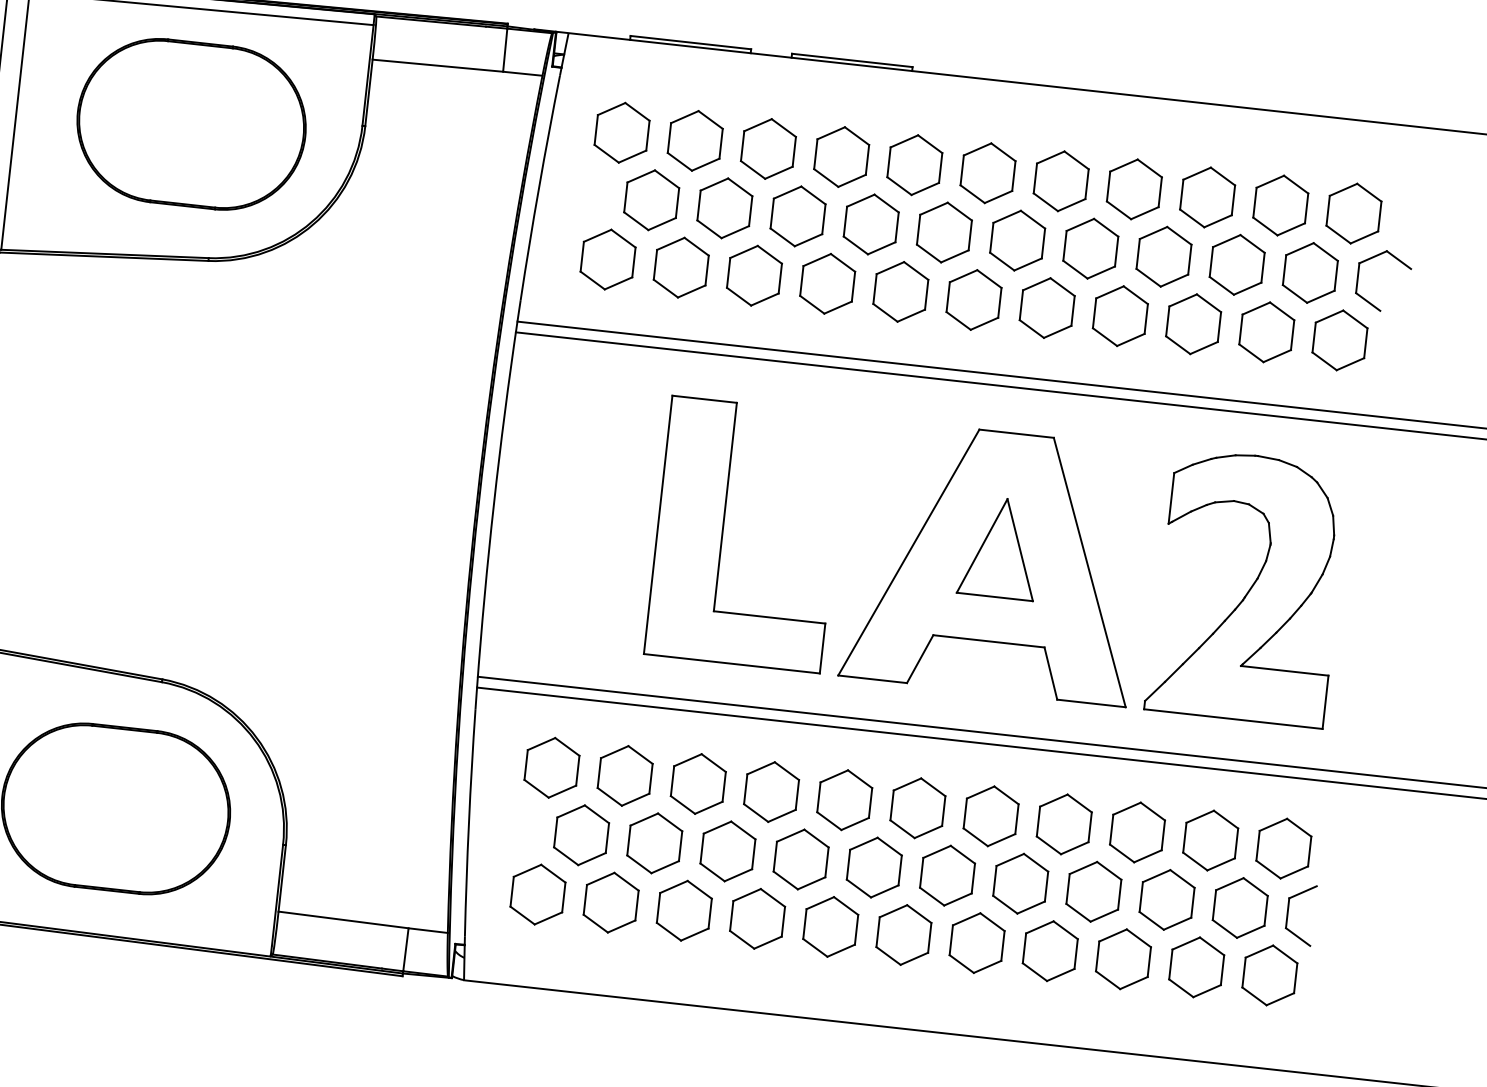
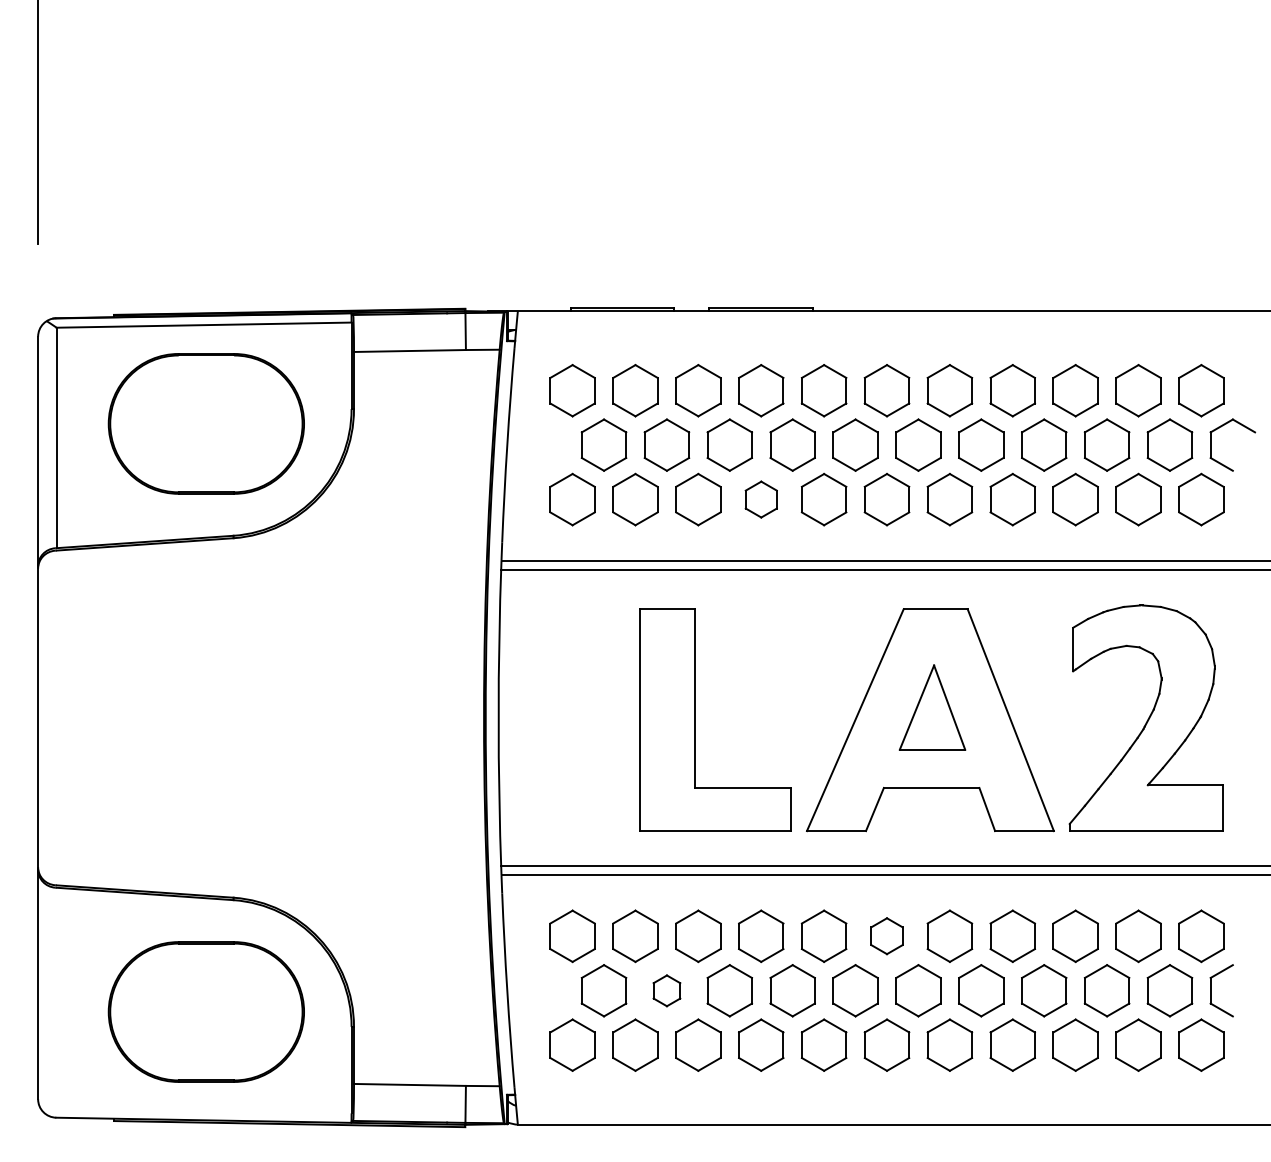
part: (827, 283) -> (761, 499), size x0.7
part: (917, 807) -> (886, 935), size x0.7
part: (654, 843) -> (666, 990), size x0.6

